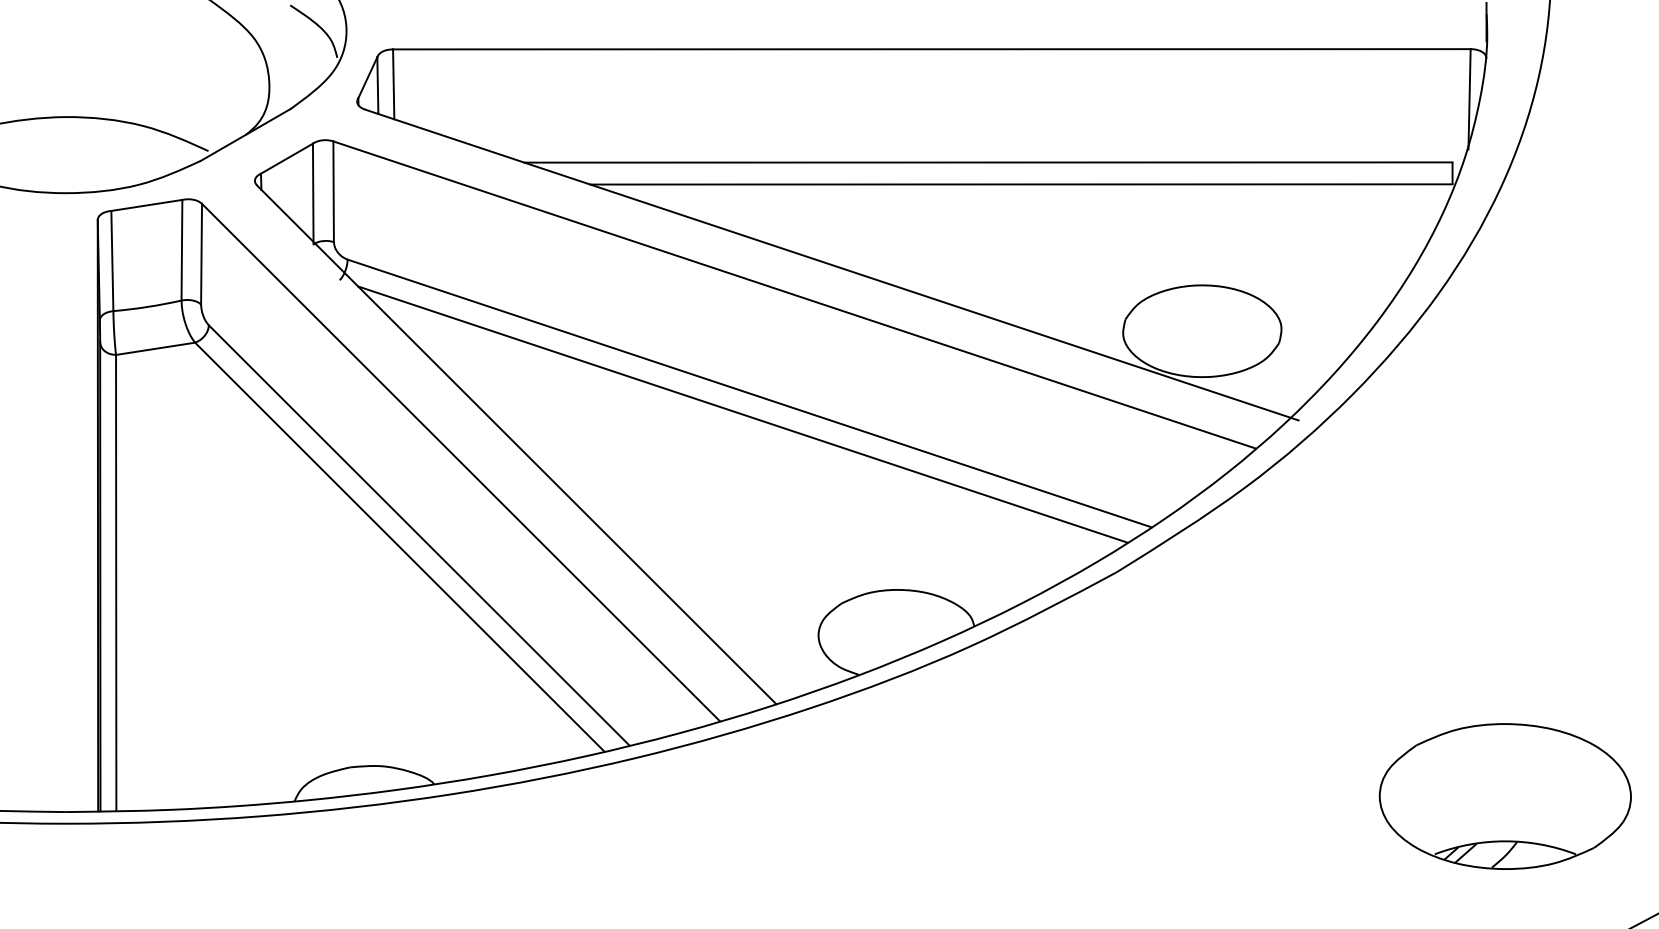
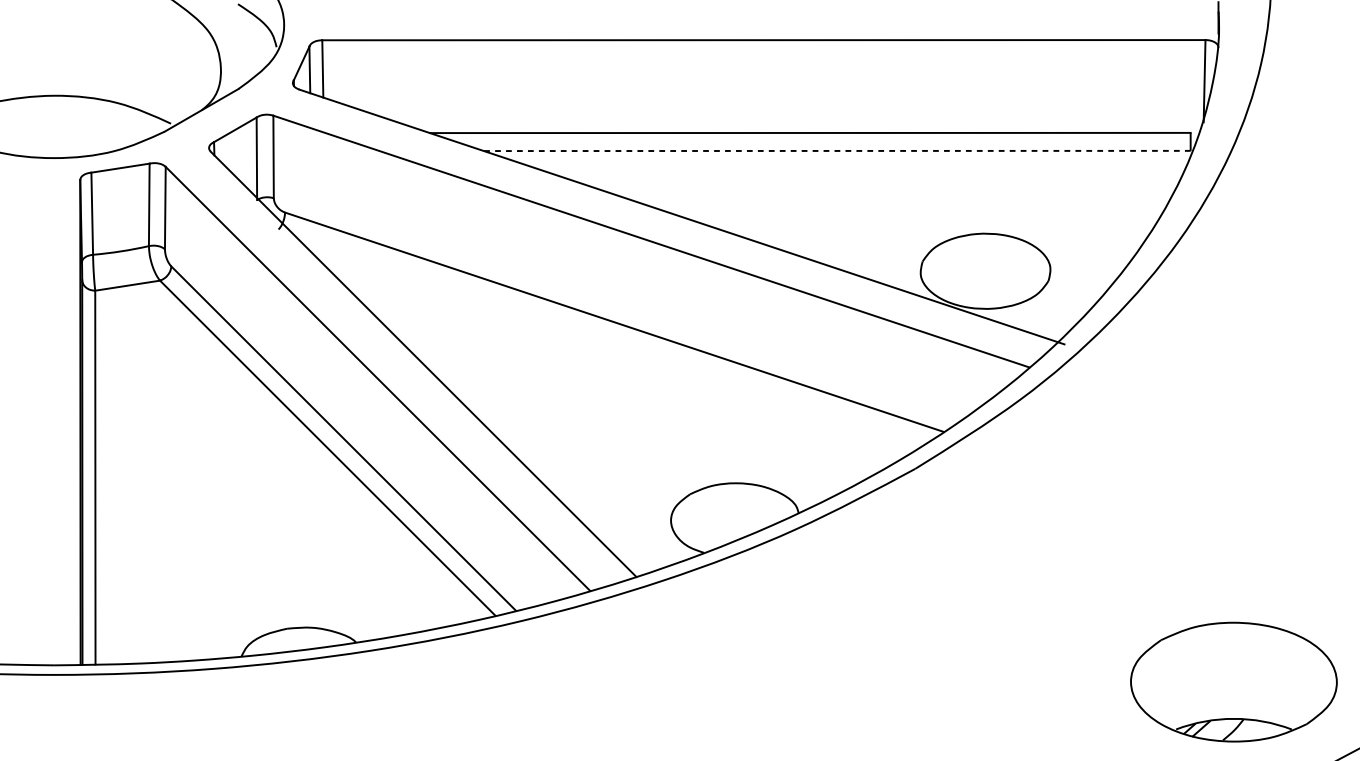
line: (1020, 184) -> (836, 151), solid -> dashed
line: (742, 414) -> (608, 339), removed
part: (1504, 796) -> (1233, 682), moved

